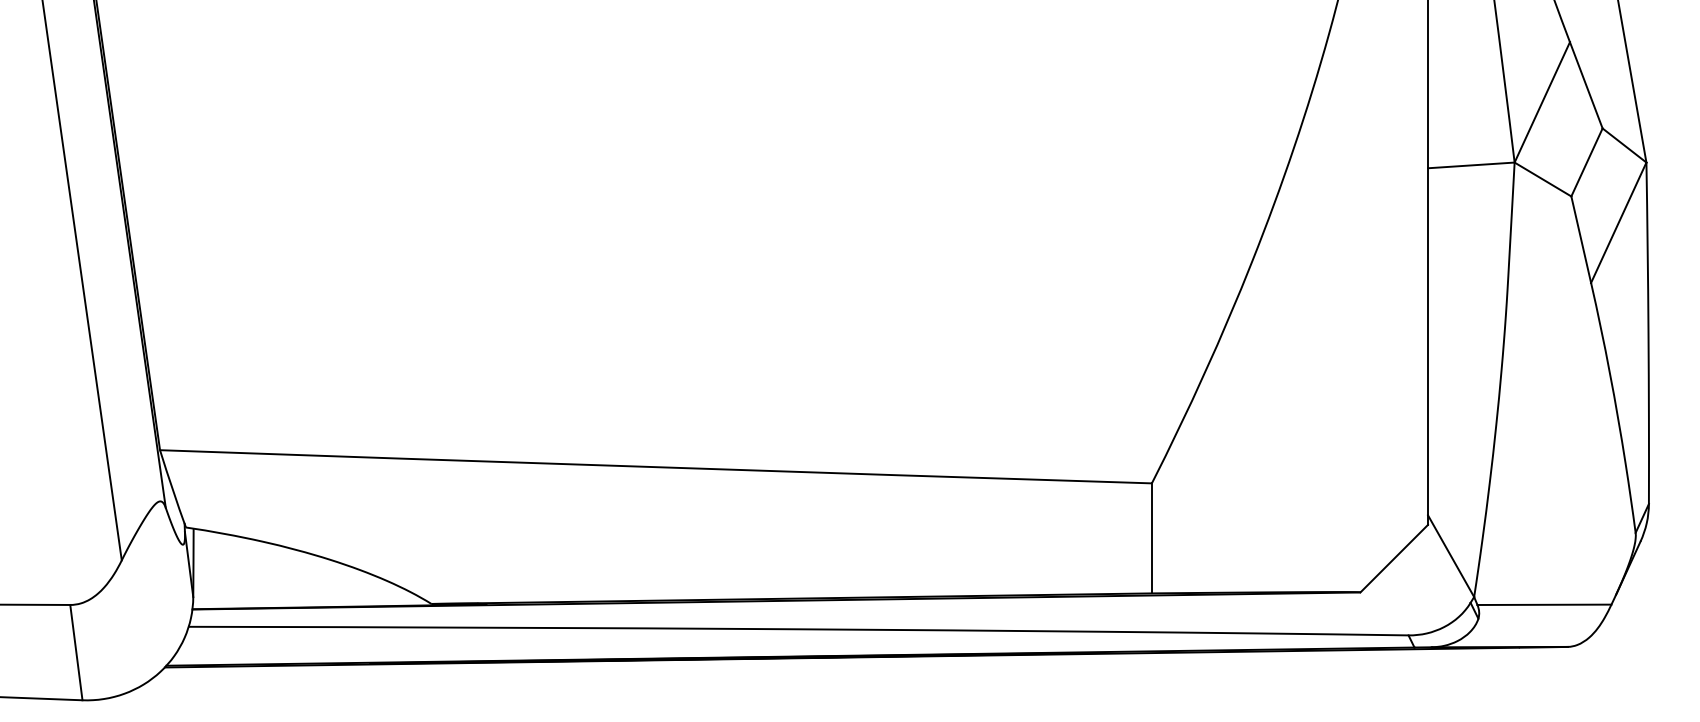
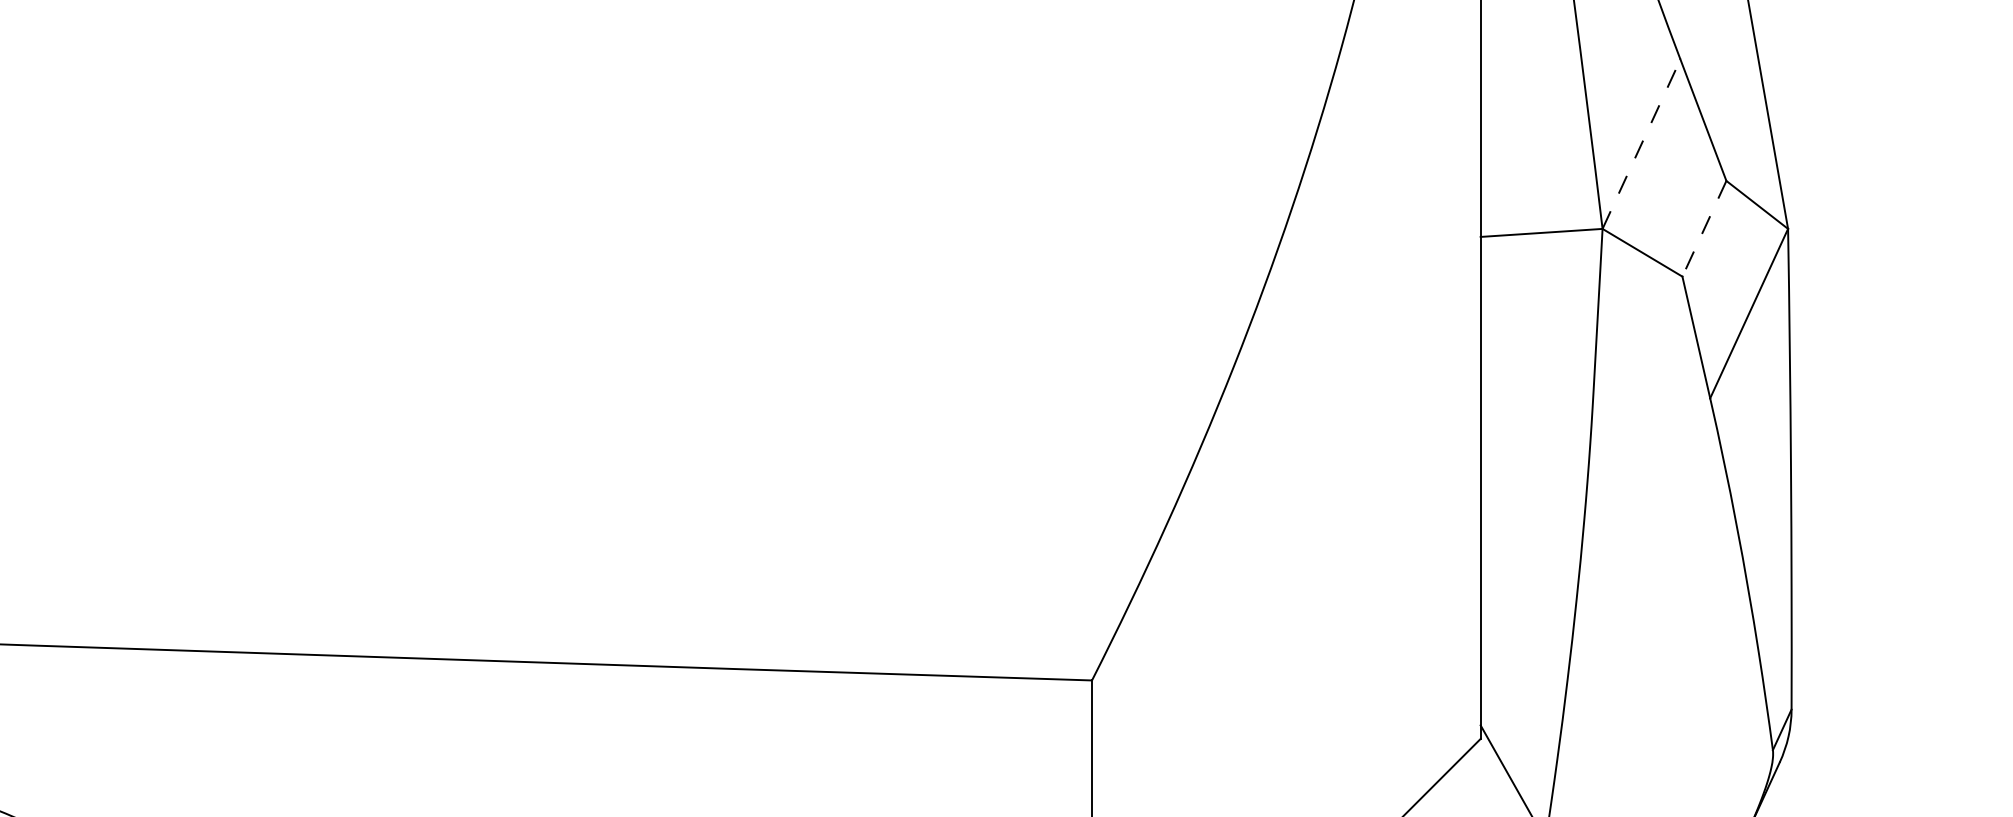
line: (1542, 101) -> (1641, 142), solid -> dashed
line: (1586, 162) -> (1703, 228), solid -> dashed

